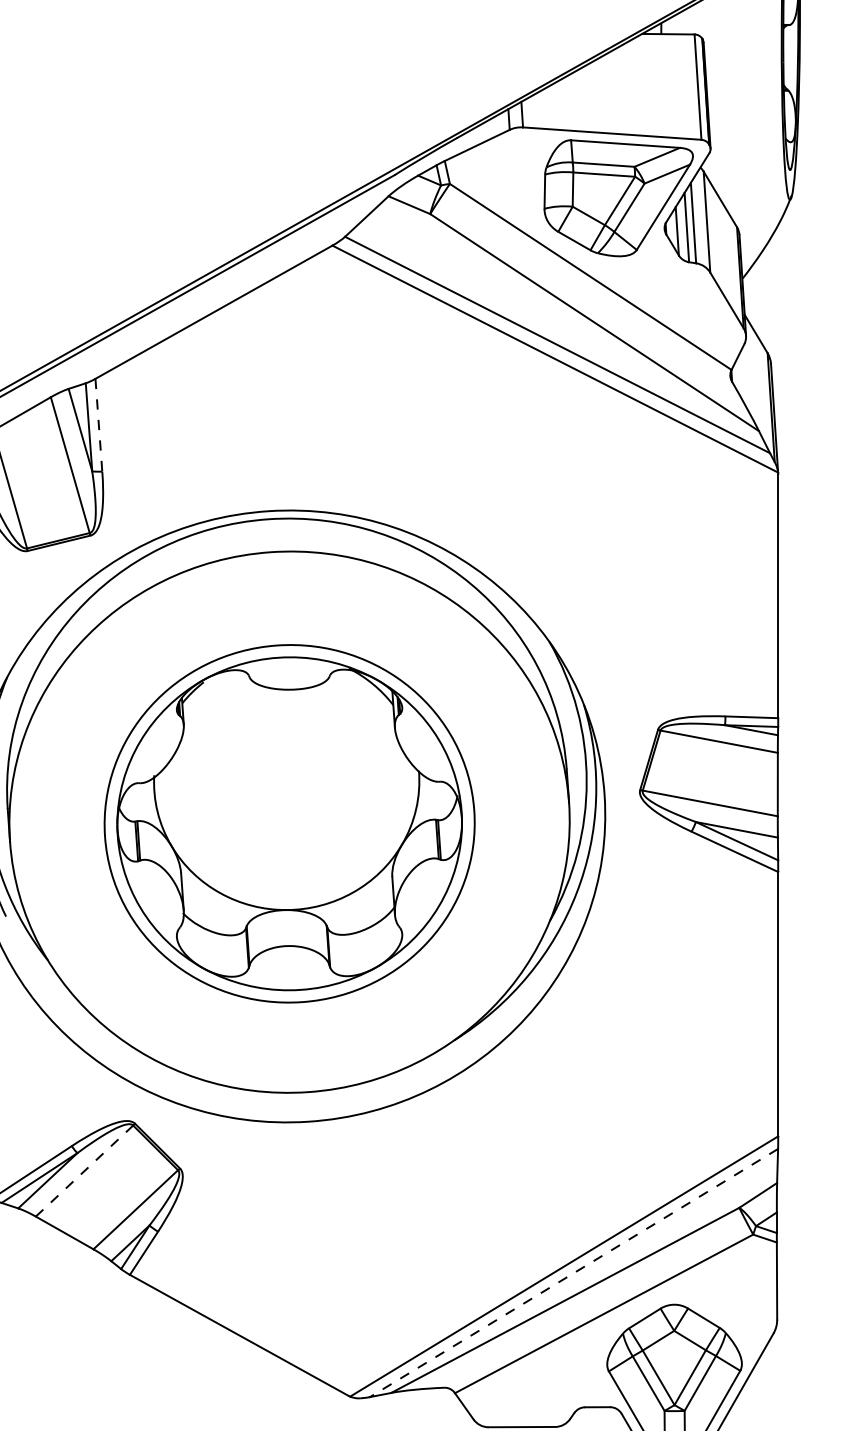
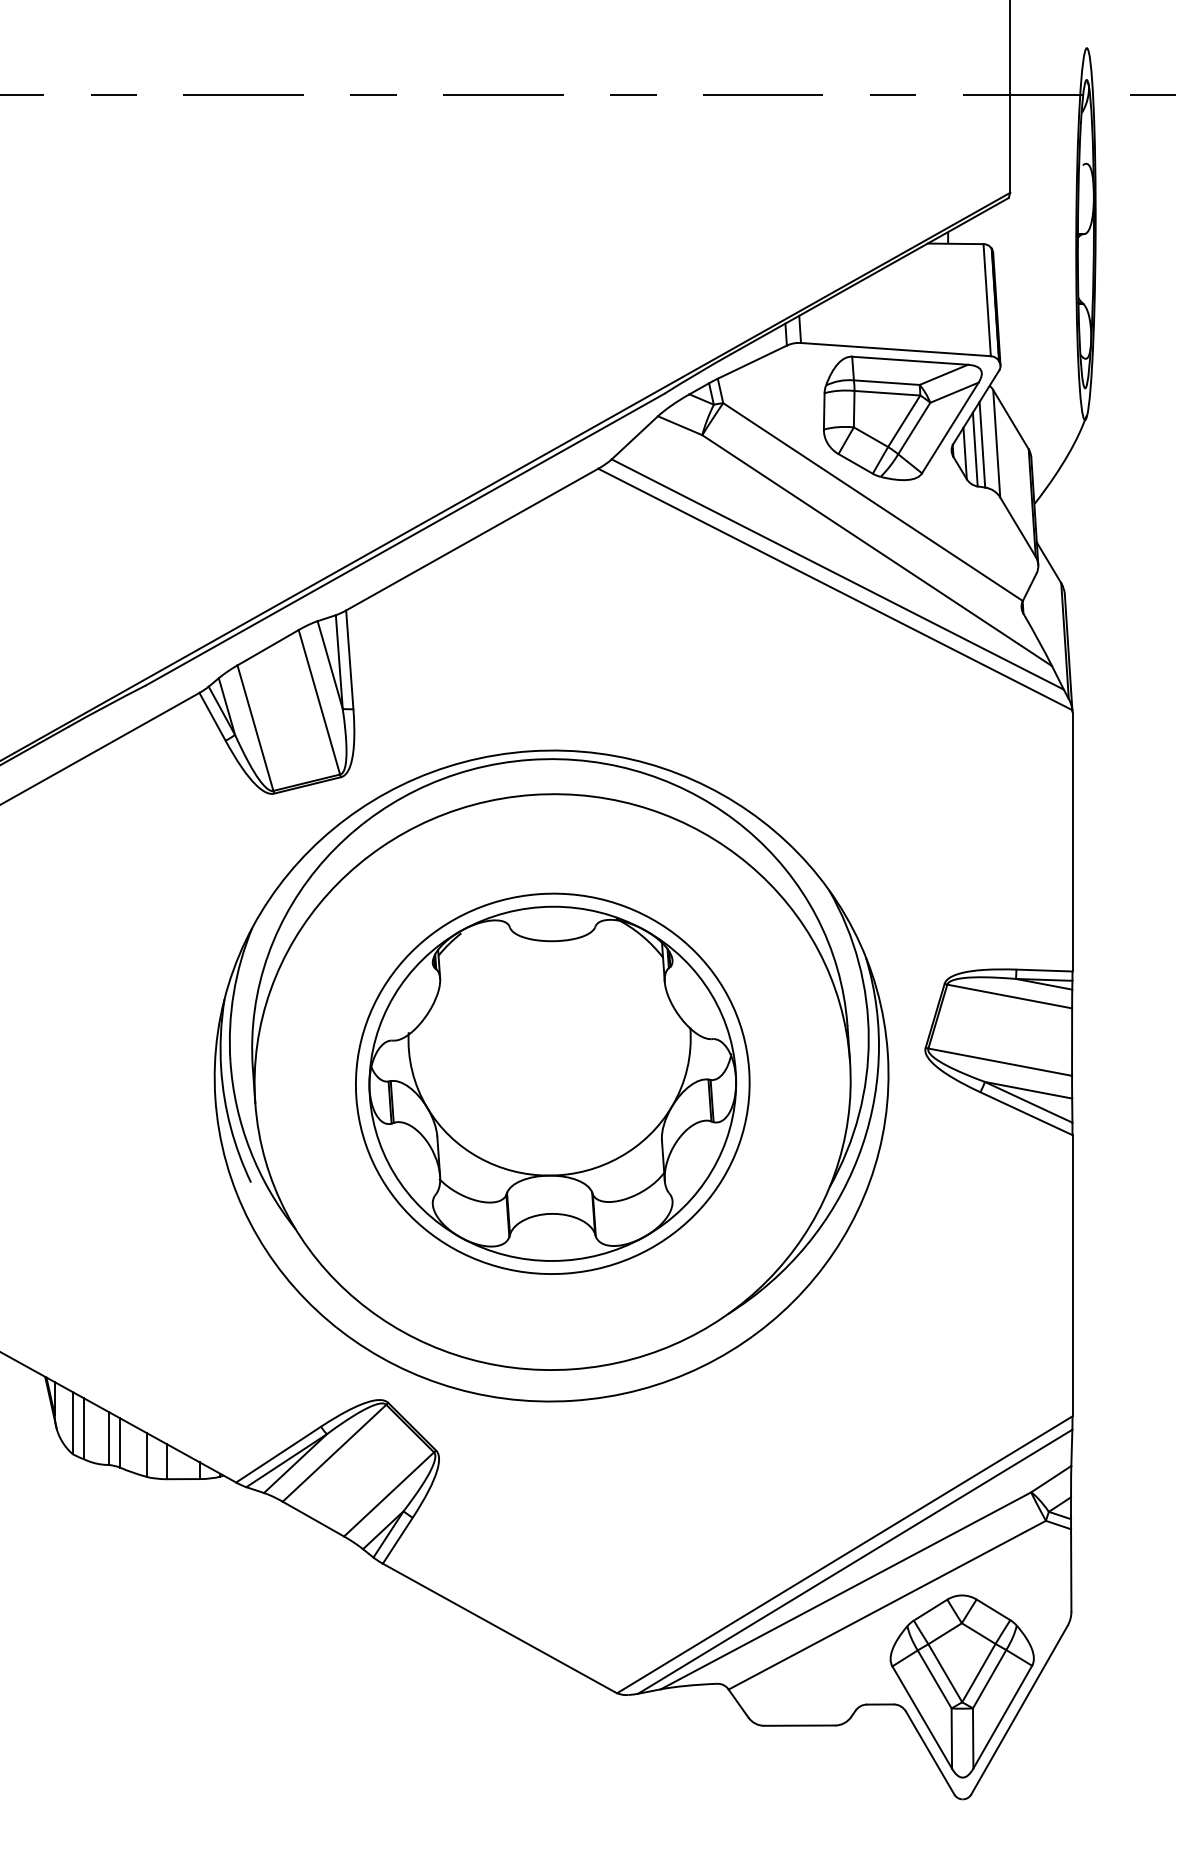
line: (98, 425) -> (349, 660), dashed -> solid
line: (84, 1171) -> (334, 1453), dashed -> solid
line: (573, 1273) -> (854, 1562), dashed -> solid

